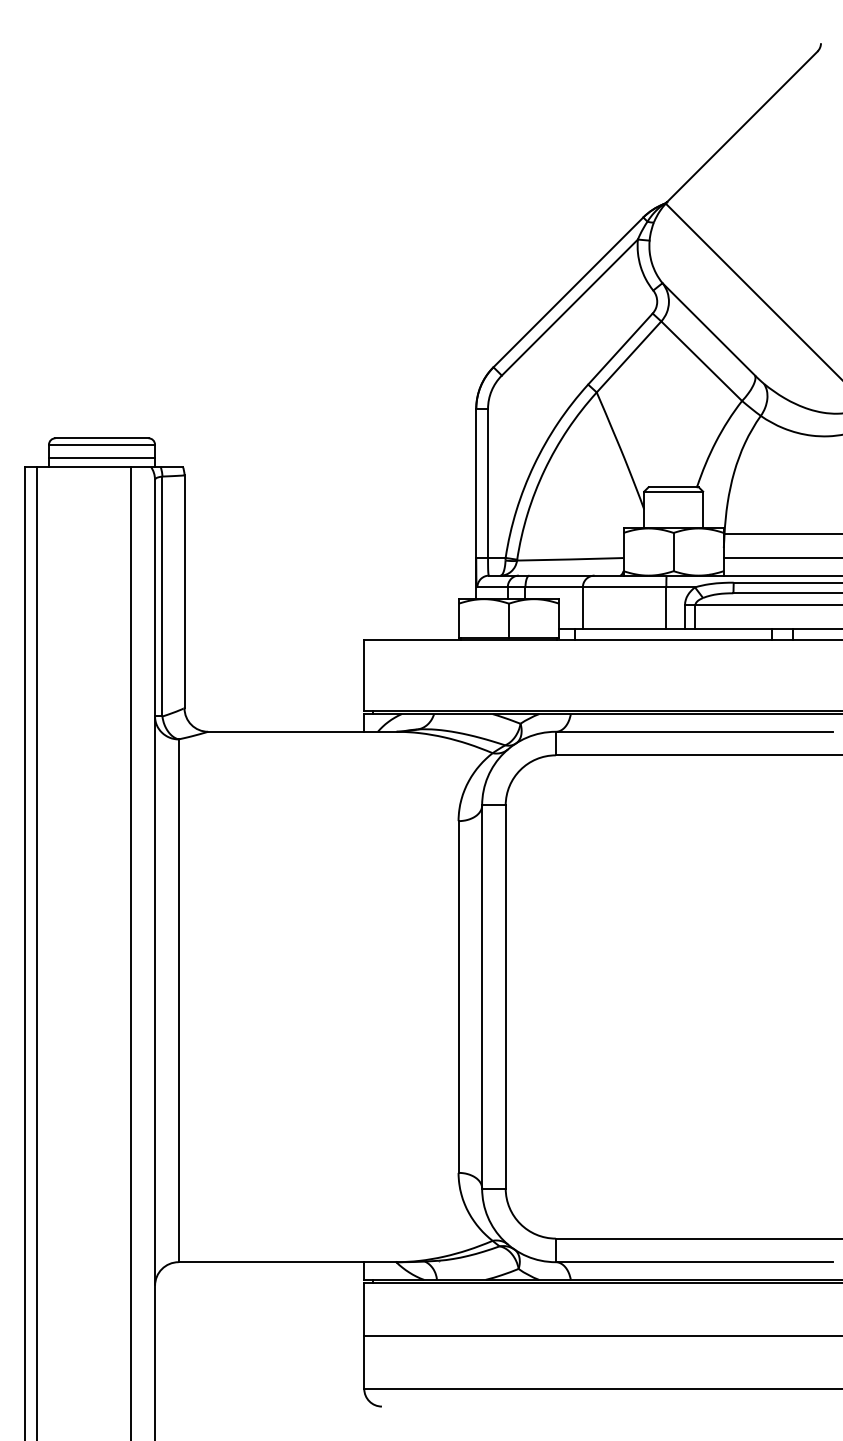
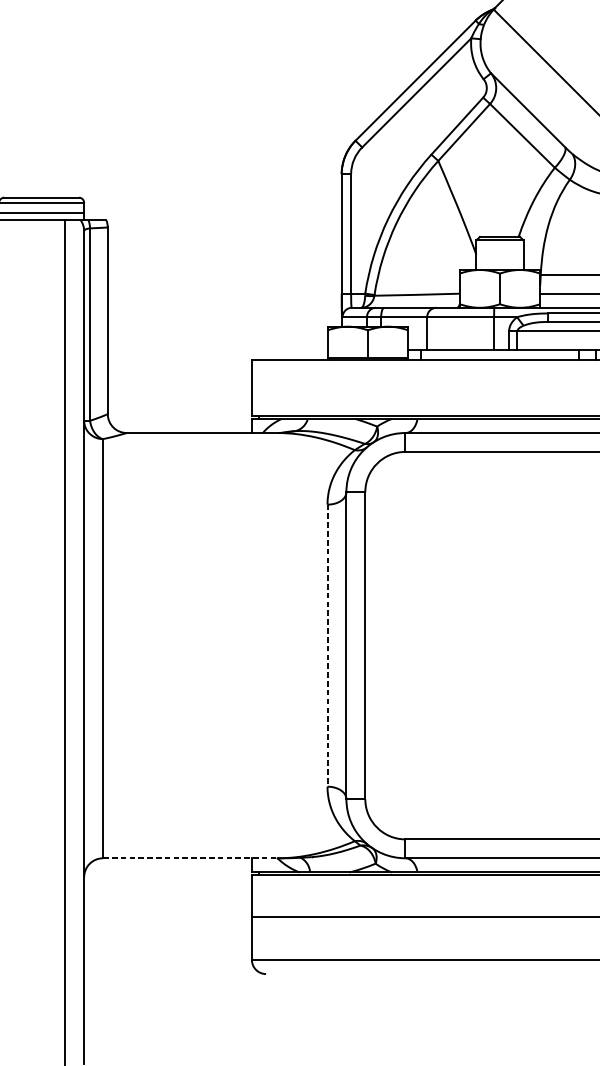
line: (458, 997) -> (327, 646), solid -> dashed
line: (287, 1262) -> (190, 858), solid -> dashed

